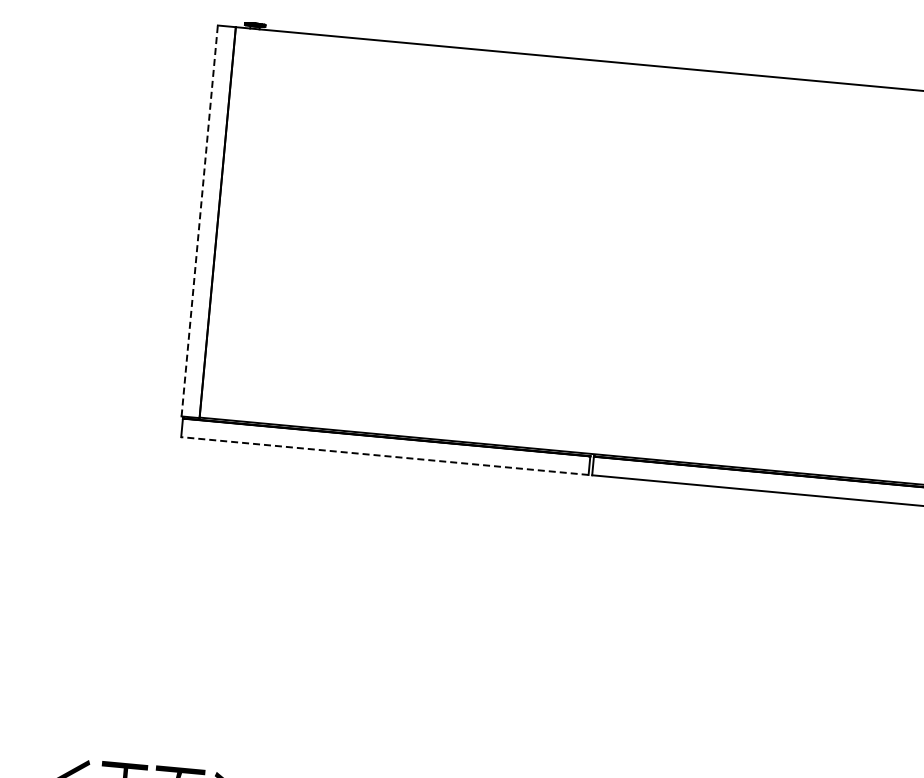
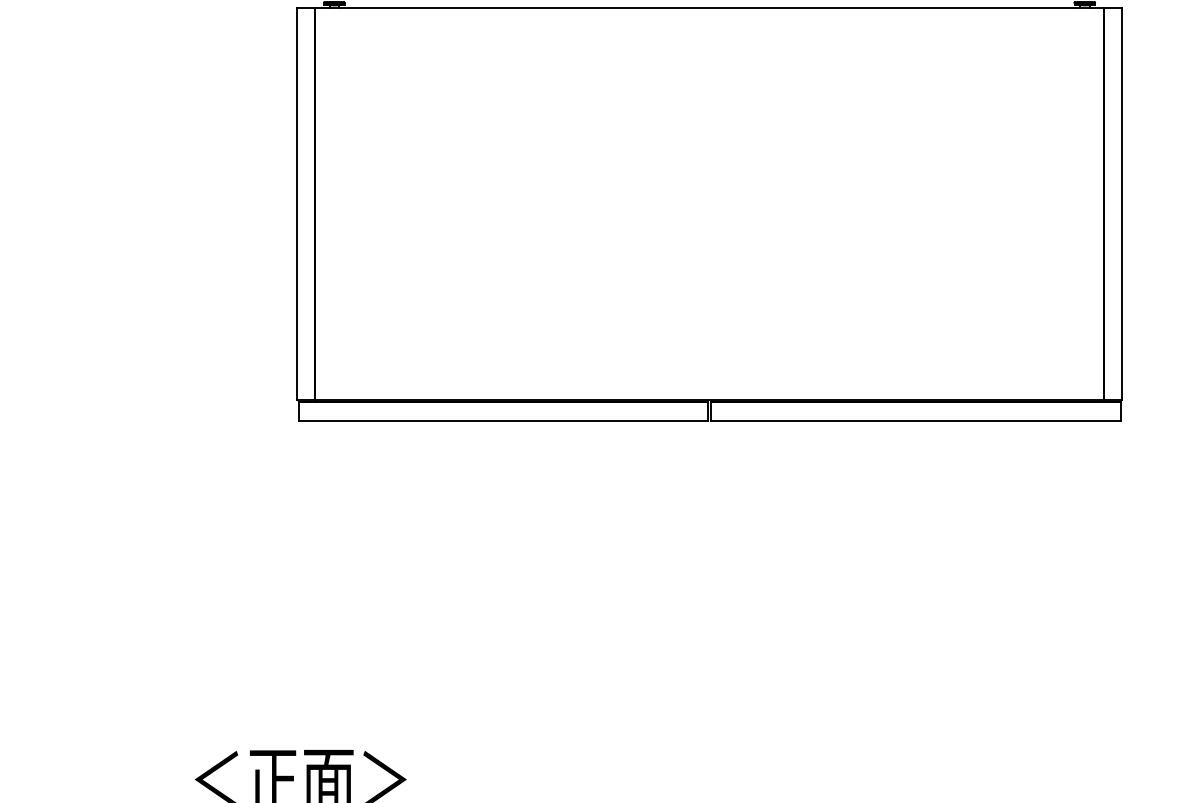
line: (200, 220) -> (297, 203), dashed -> solid
line: (385, 455) -> (503, 420), dashed -> solid

